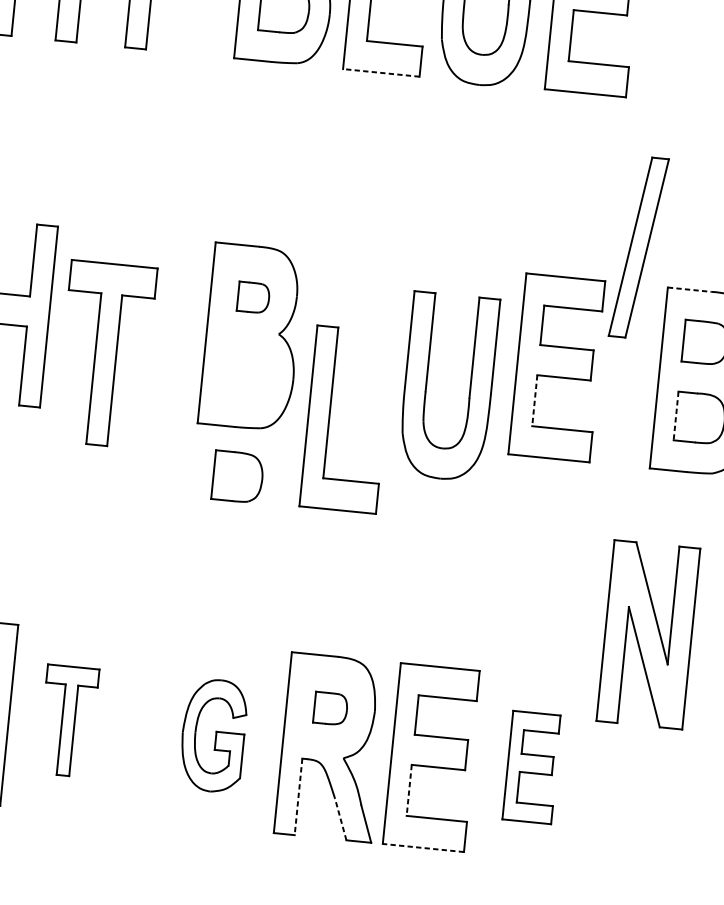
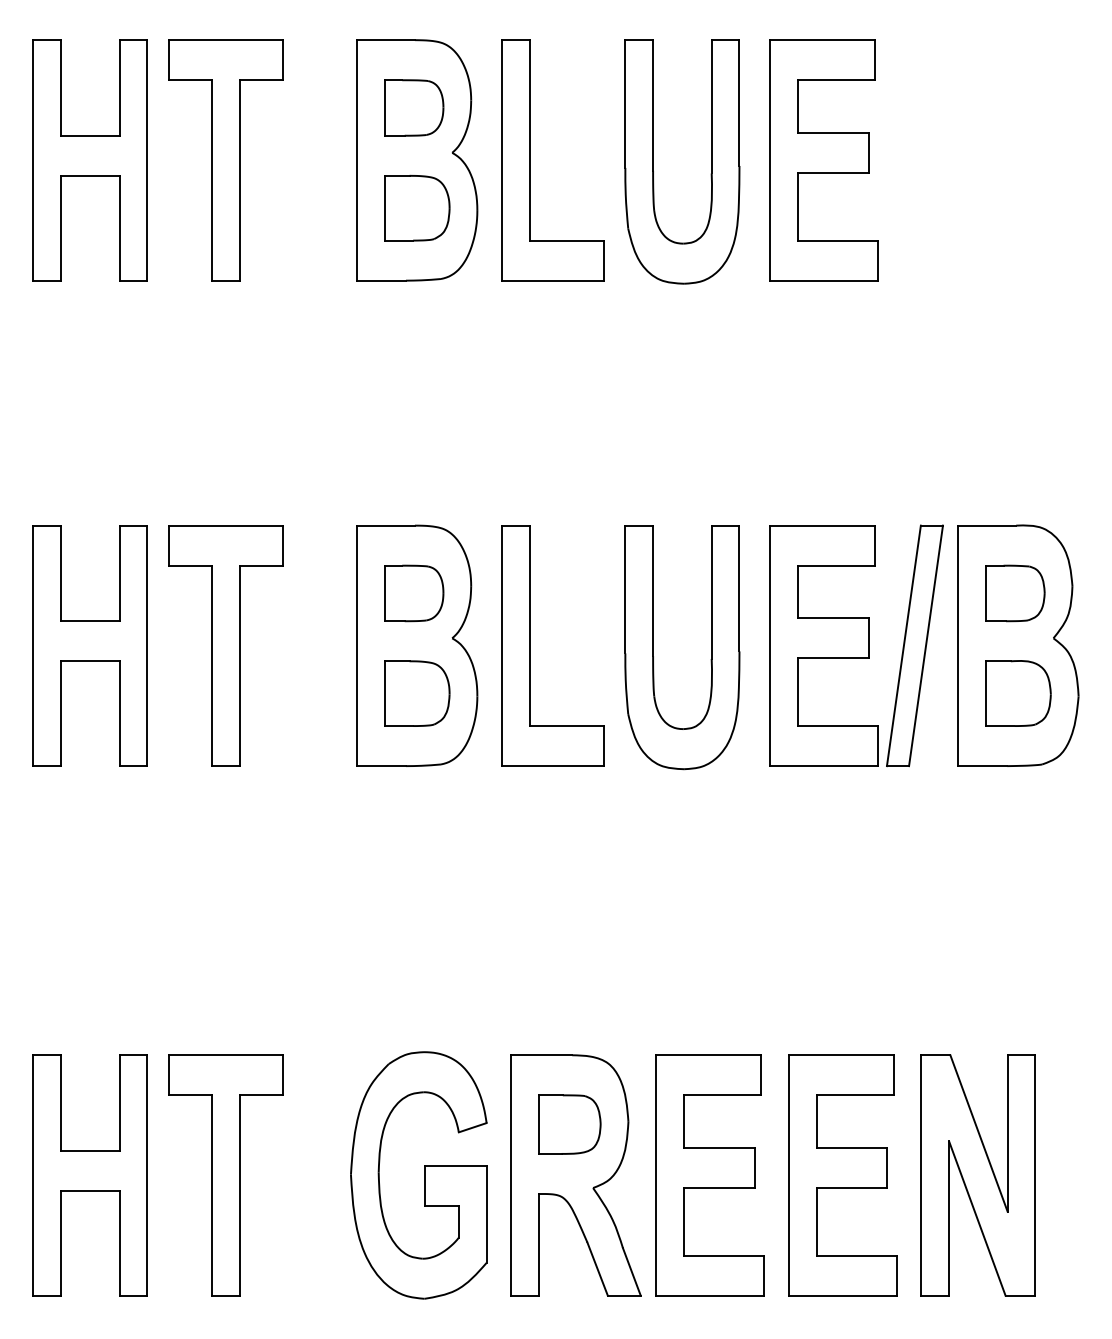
line: (381, 72) -> (552, 280), dashed -> solid
part: (638, 247) -> (914, 645), moved
line: (689, 289) -> (987, 525), dashed -> solid
part: (253, 297) -> (414, 593), size x1.43
part: (105, 354) -> (225, 645), moved
part: (426, 384) -> (653, 647), moved
line: (535, 401) -> (798, 692), dashed -> solid
line: (676, 416) -> (986, 694), dashed -> solid
part: (329, 417) -> (530, 645), moved
part: (238, 476) -> (417, 693), moved
part: (647, 634) -> (977, 1175), moved
part: (330, 708) -> (569, 1124), size x1.43
part: (67, 721) -> (225, 1175), size x1.67
part: (213, 735) -> (418, 1175), size x1.67
part: (531, 767) -> (842, 1175), size x1.67
line: (408, 790) -> (683, 1221), dashed -> solid
line: (298, 796) -> (539, 1244), dashed -> solid
line: (340, 819) -> (597, 1268), dashed -> solid
line: (423, 847) -> (710, 1295), dashed -> solid

